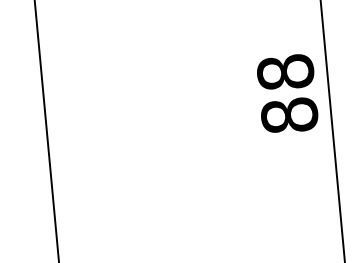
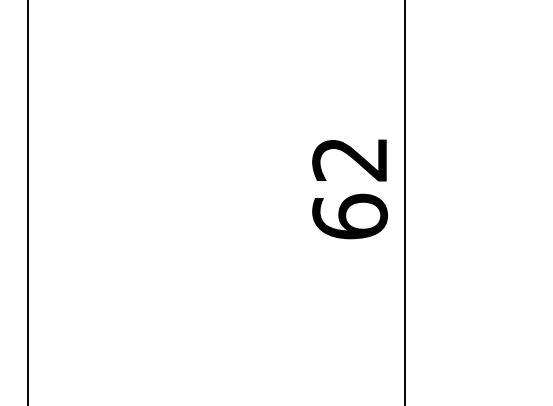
text: (287, 93) -> (350, 187), 88 -> 62

